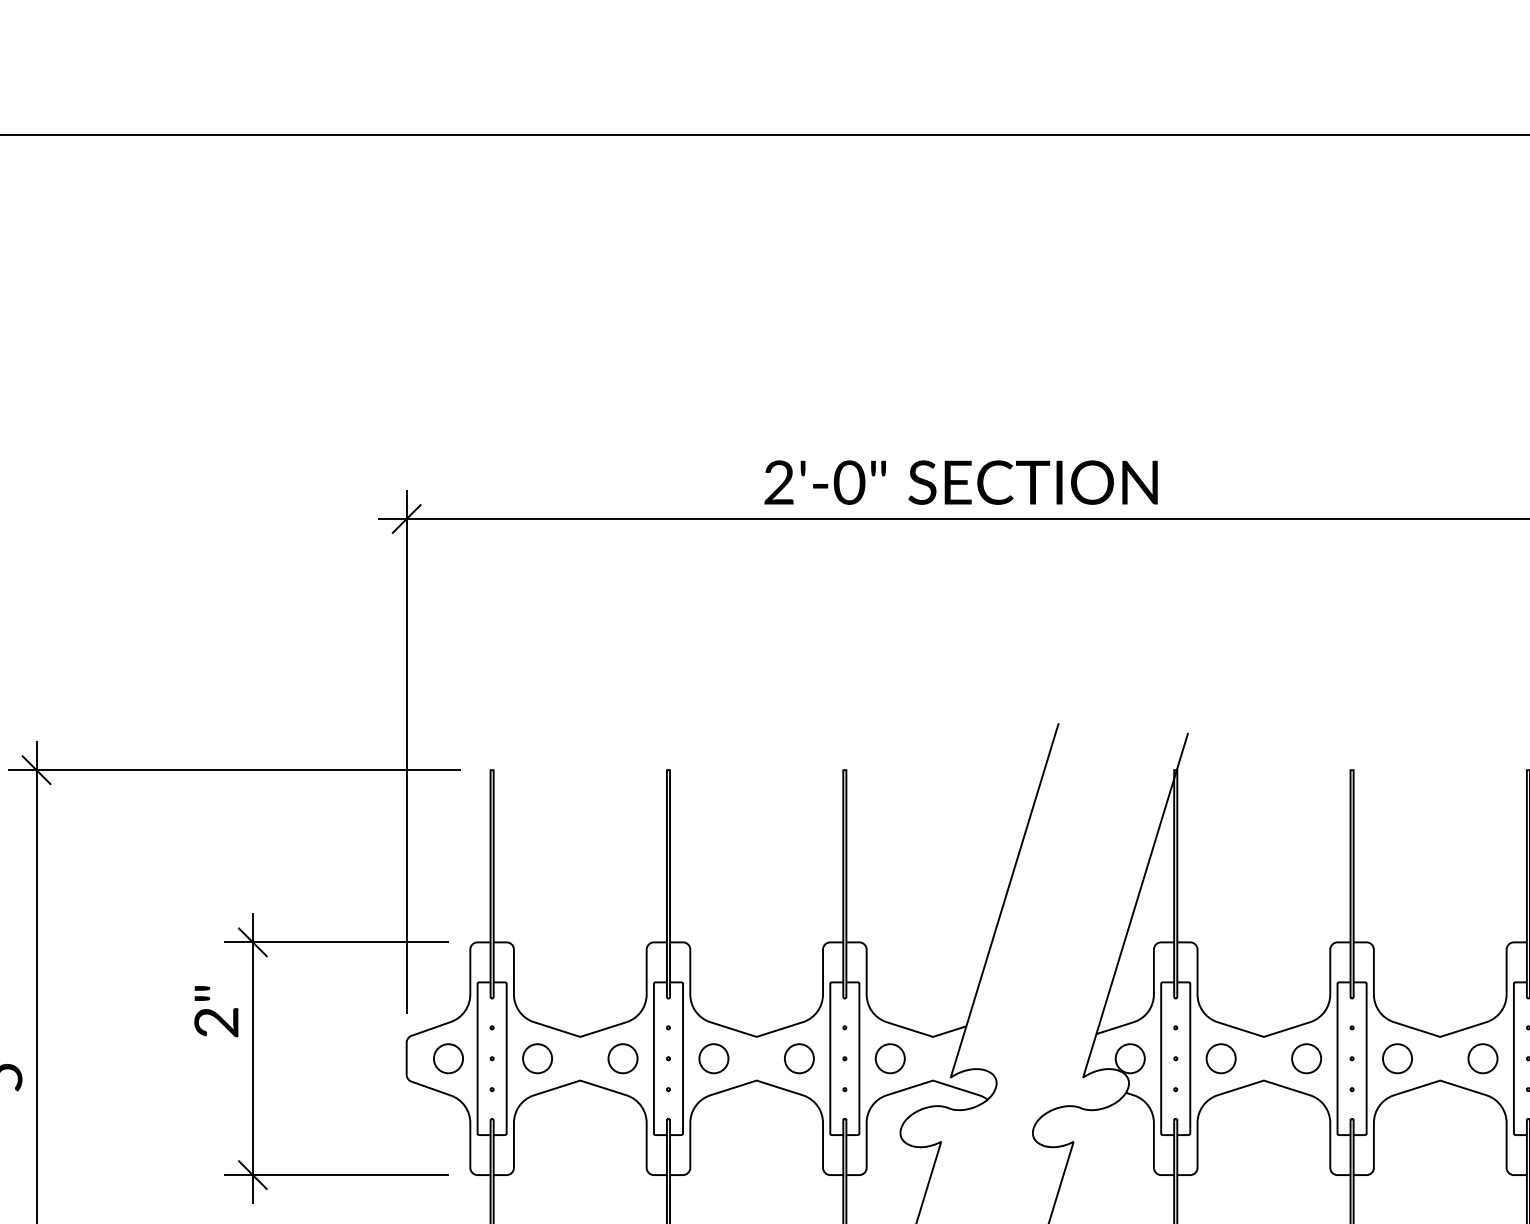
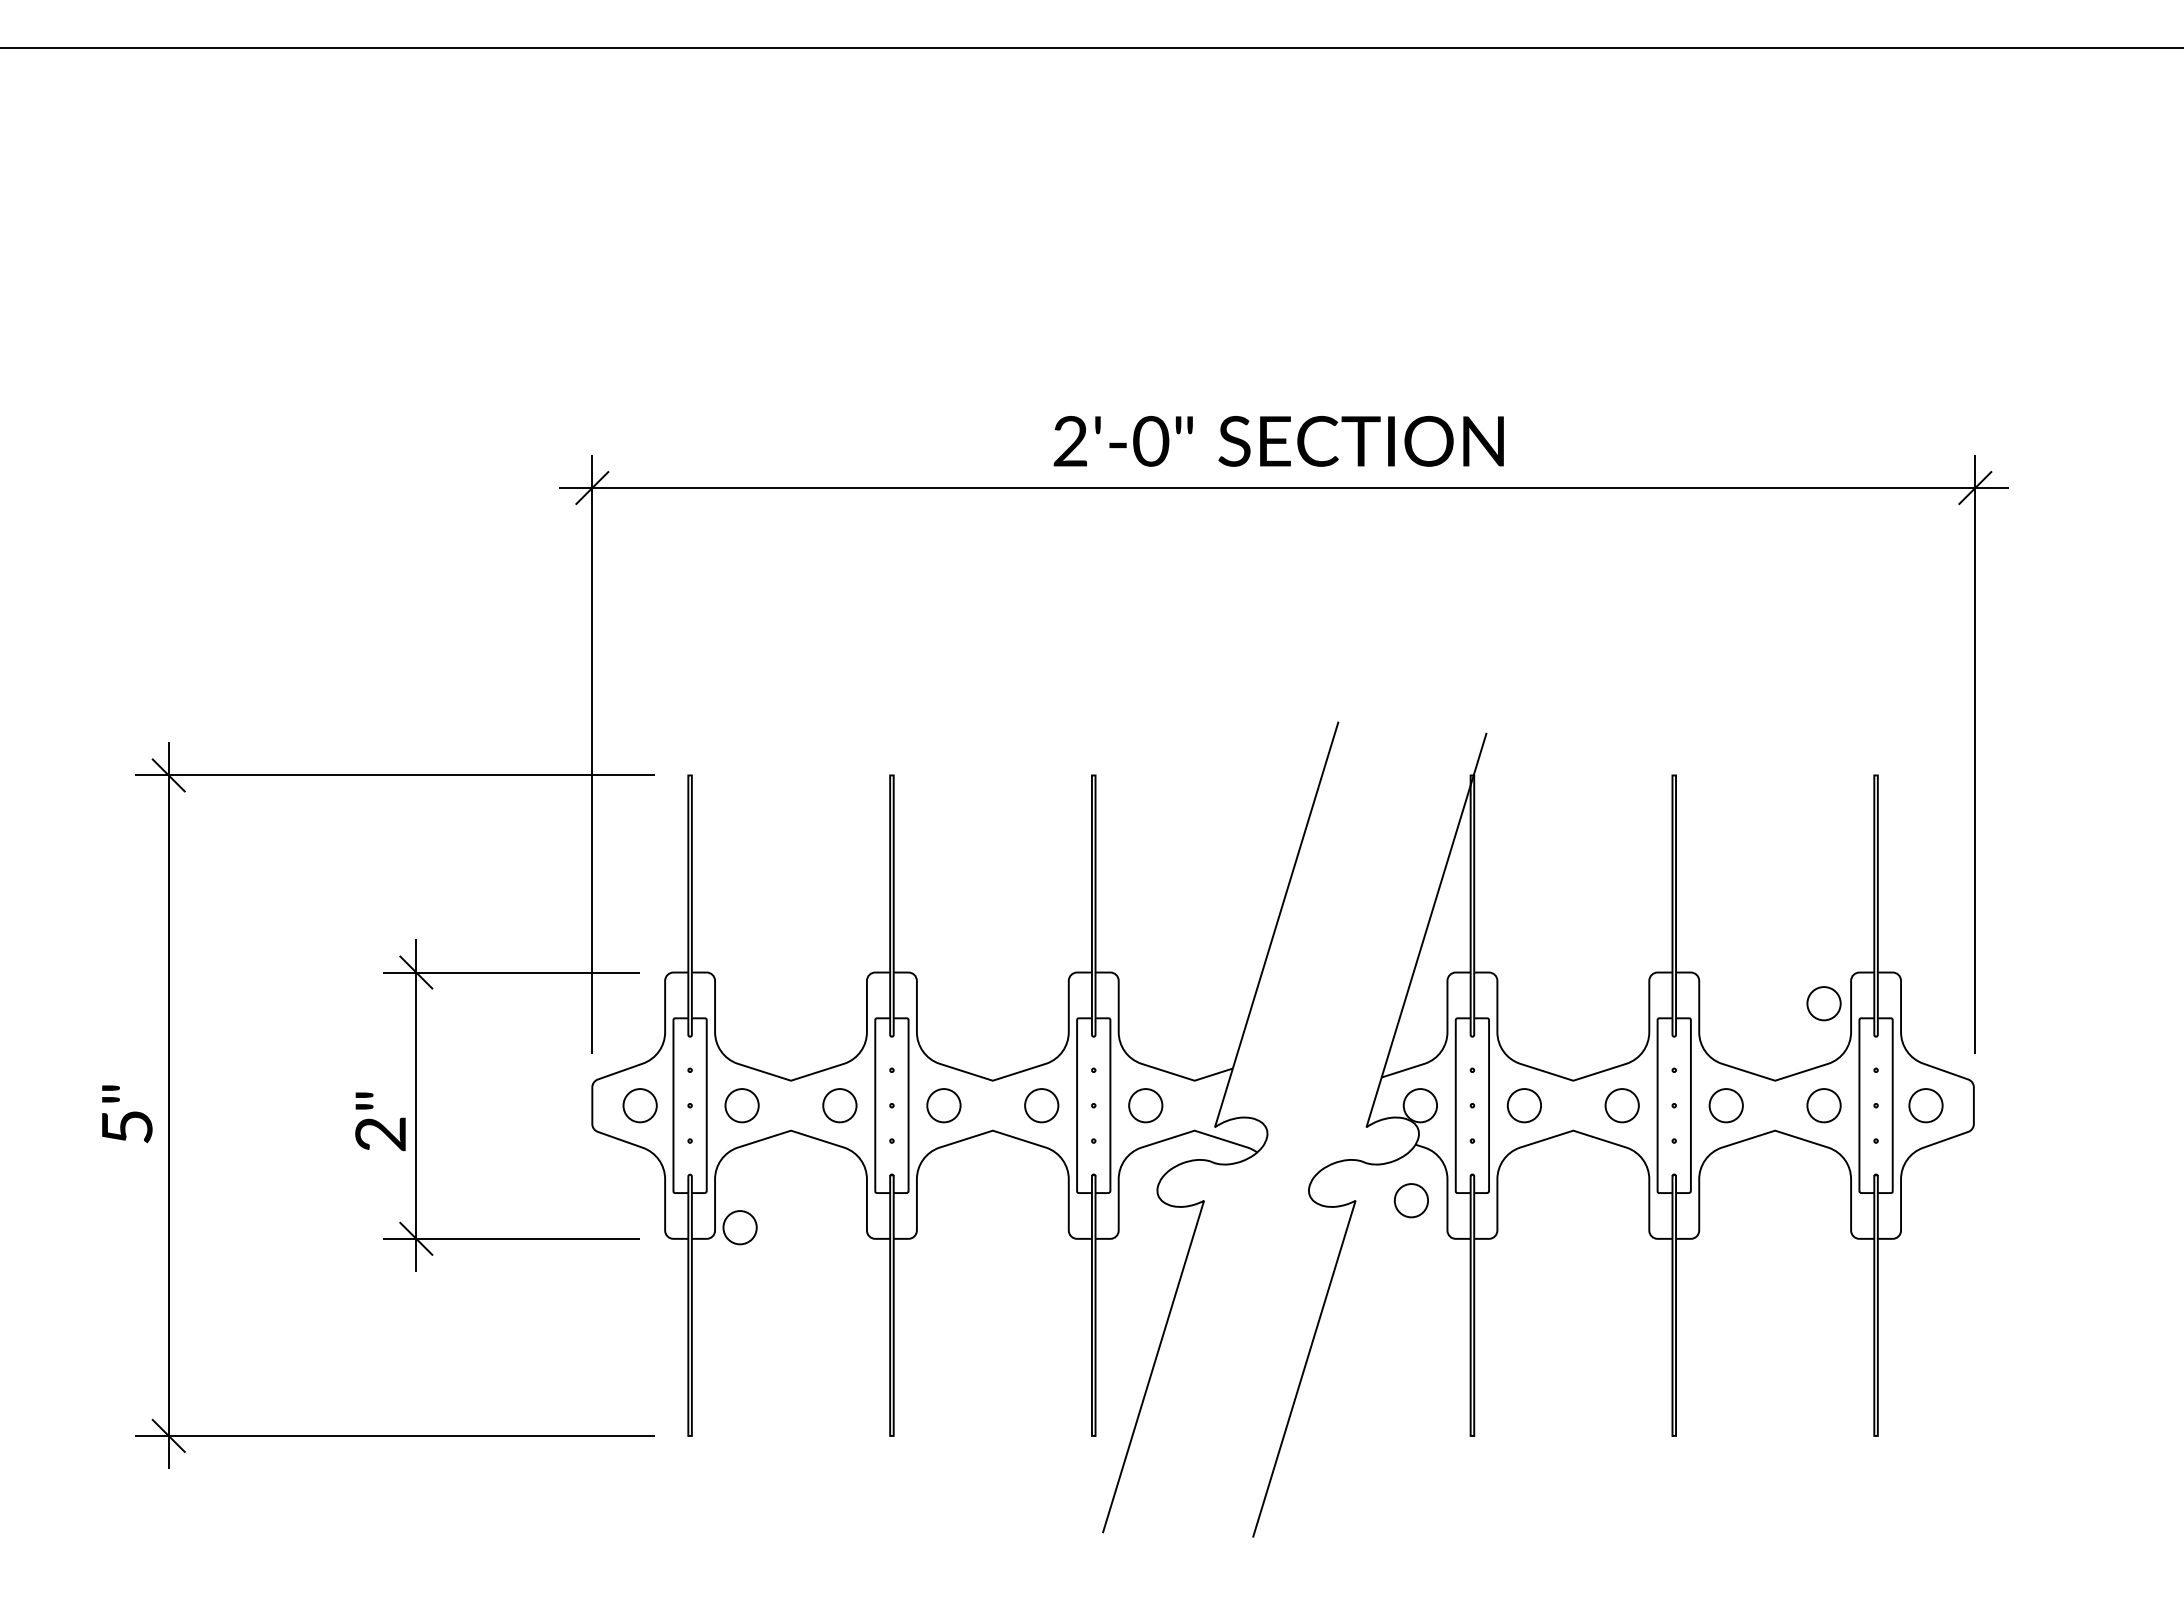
text: (960, 482) -> (1278, 441), moved
part: (1482, 969) -> (1823, 1003), added
text: (216, 1011) -> (380, 1121), moved
part: (1121, 1141) -> (1410, 1200), added
part: (535, 1165) -> (739, 1227), added

